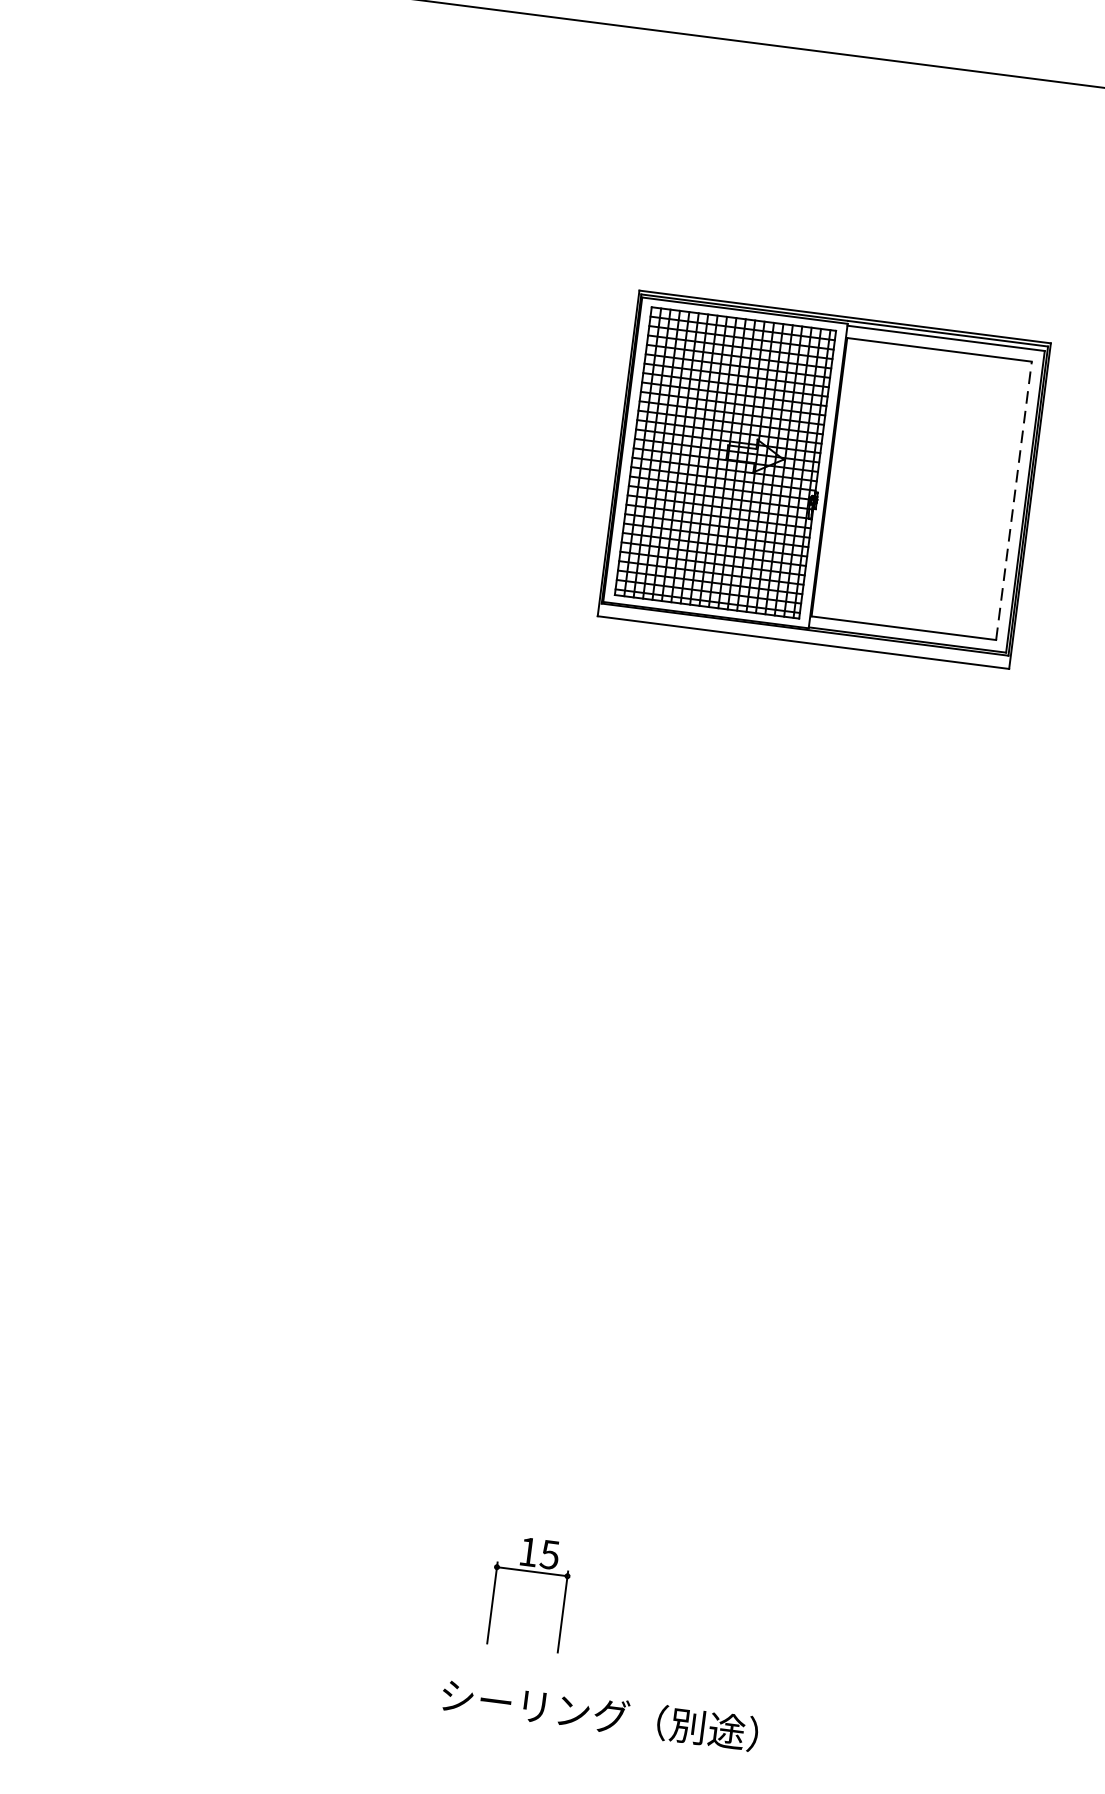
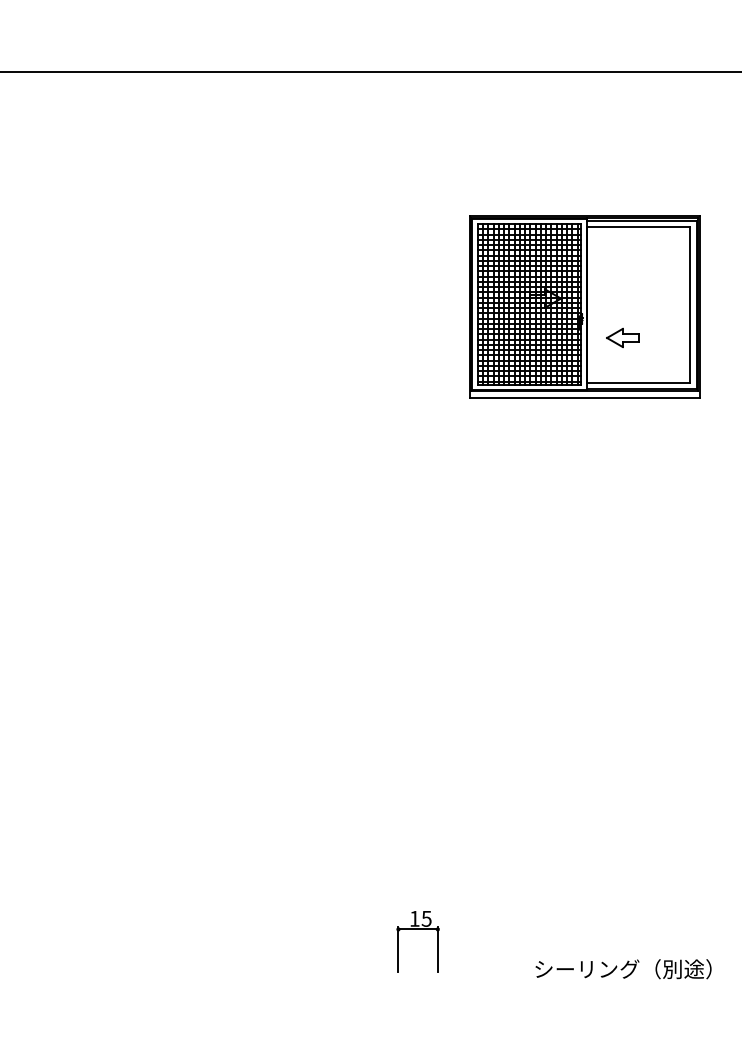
line: (1013, 501) -> (690, 305), dashed -> solid
part: (884, 543) -> (622, 337), added
part: (531, 1571) -> (417, 929), moved
text: (600, 1715) -> (623, 969), moved

